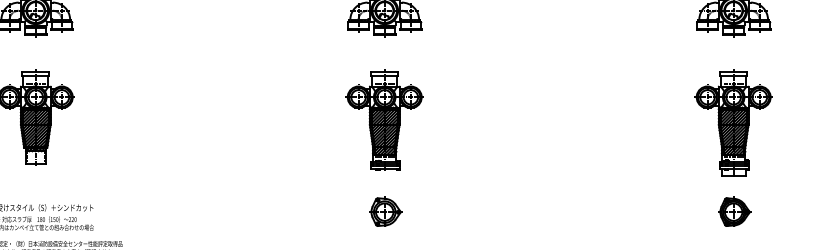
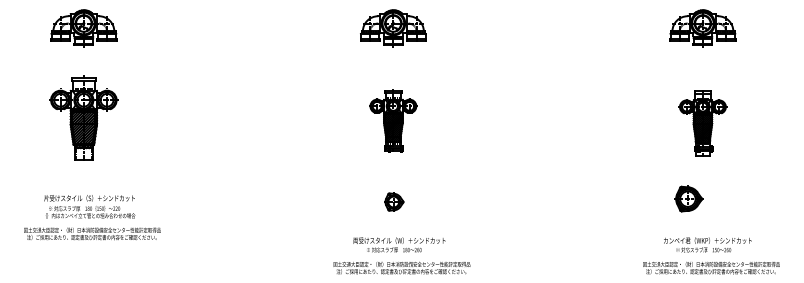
part: (384, 120) -> (393, 120), size x0.7
part: (733, 122) -> (702, 122), size x0.7
part: (385, 211) -> (394, 201), size x0.7
part: (734, 211) -> (688, 198), moved

